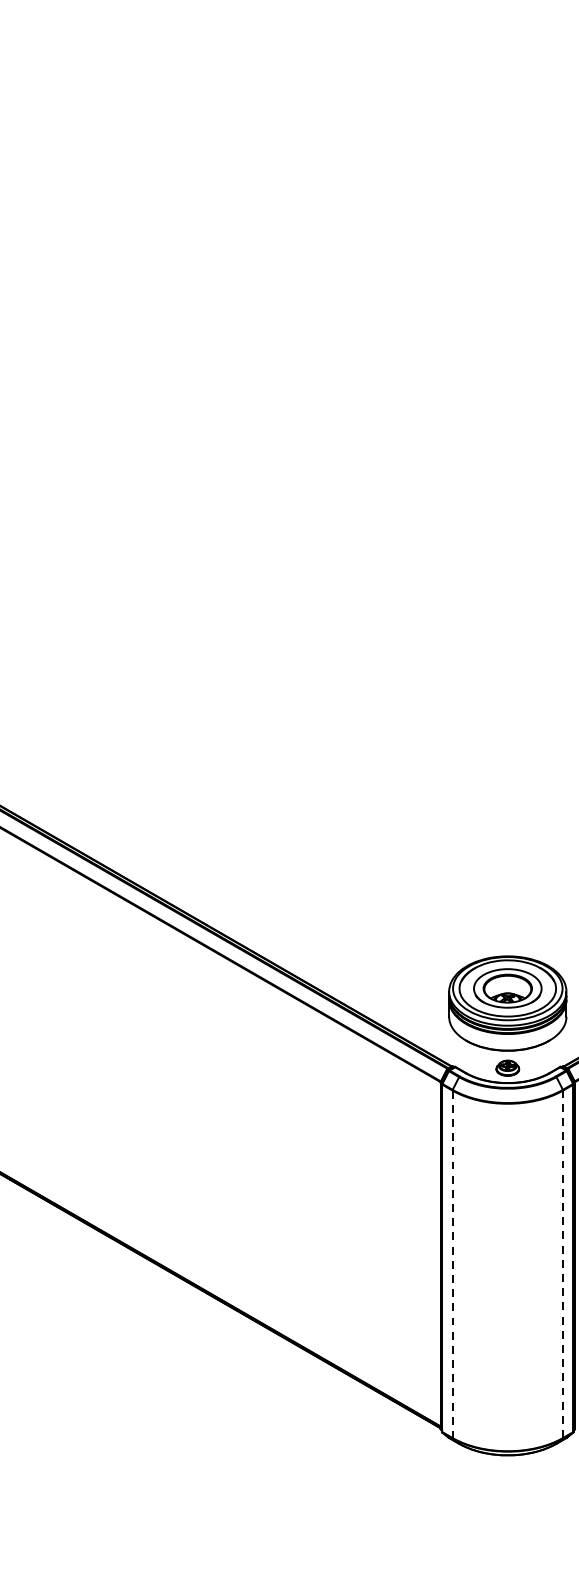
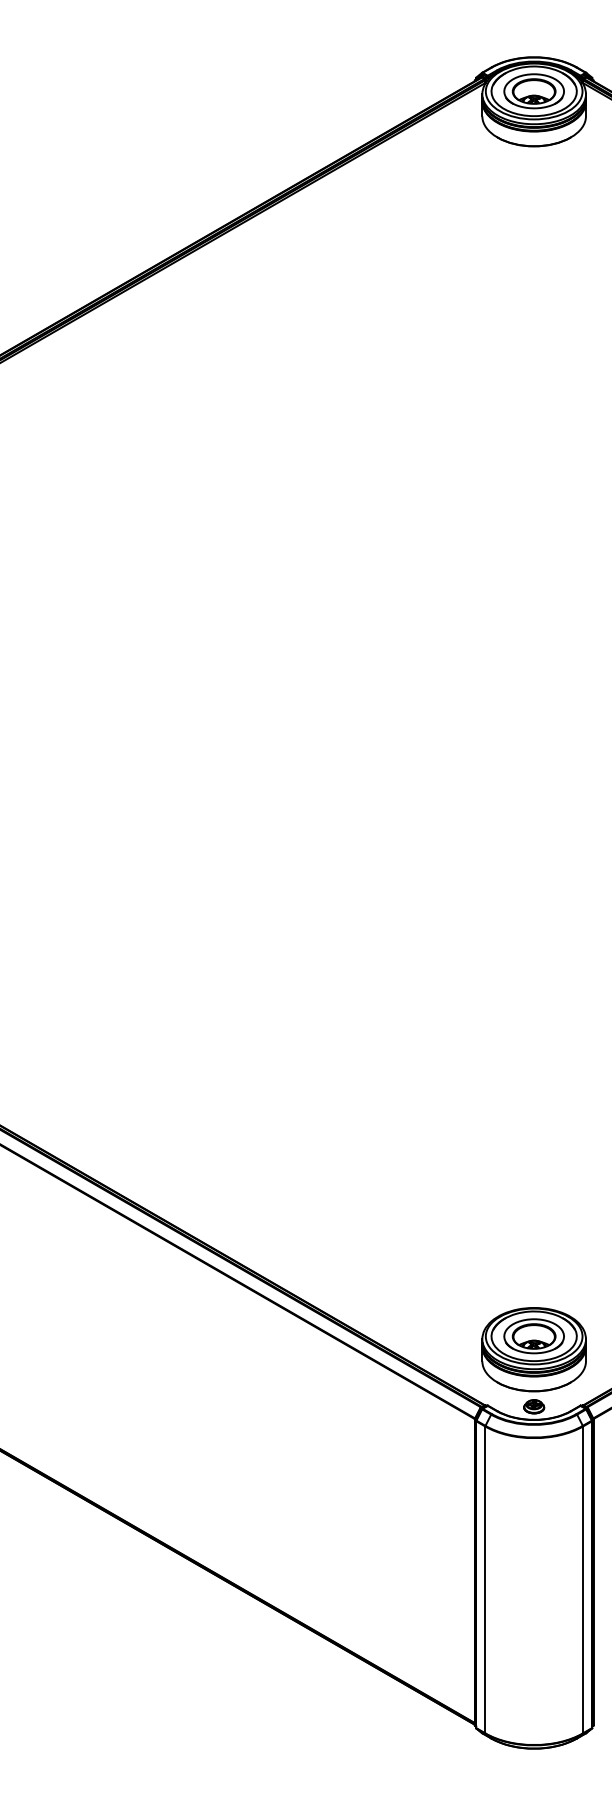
line: (563, 1263) -> (583, 1579), dashed -> solid
line: (452, 1264) -> (485, 1580), dashed -> solid

